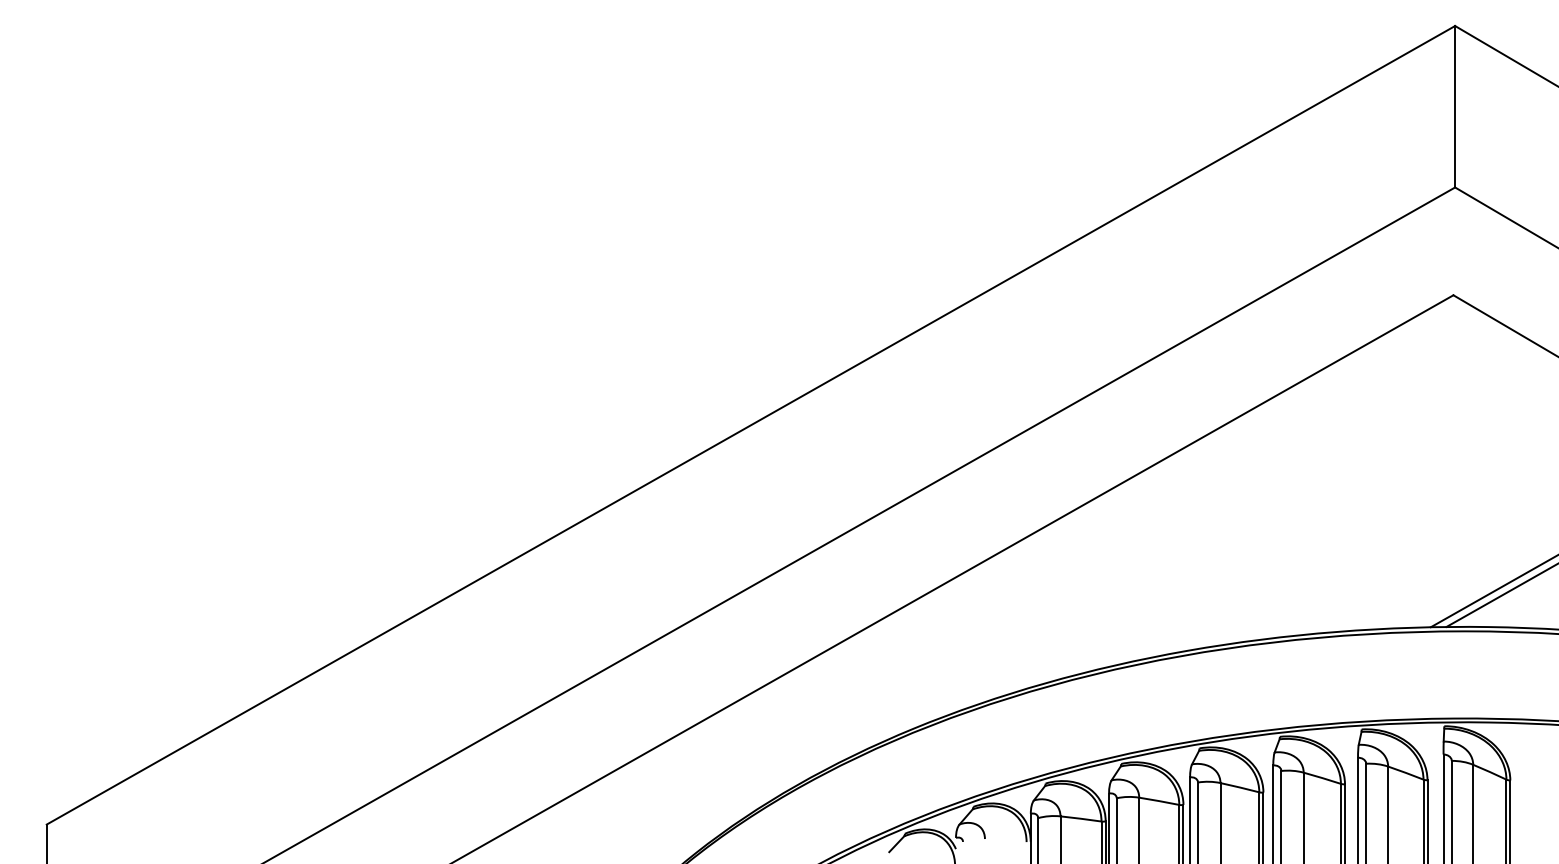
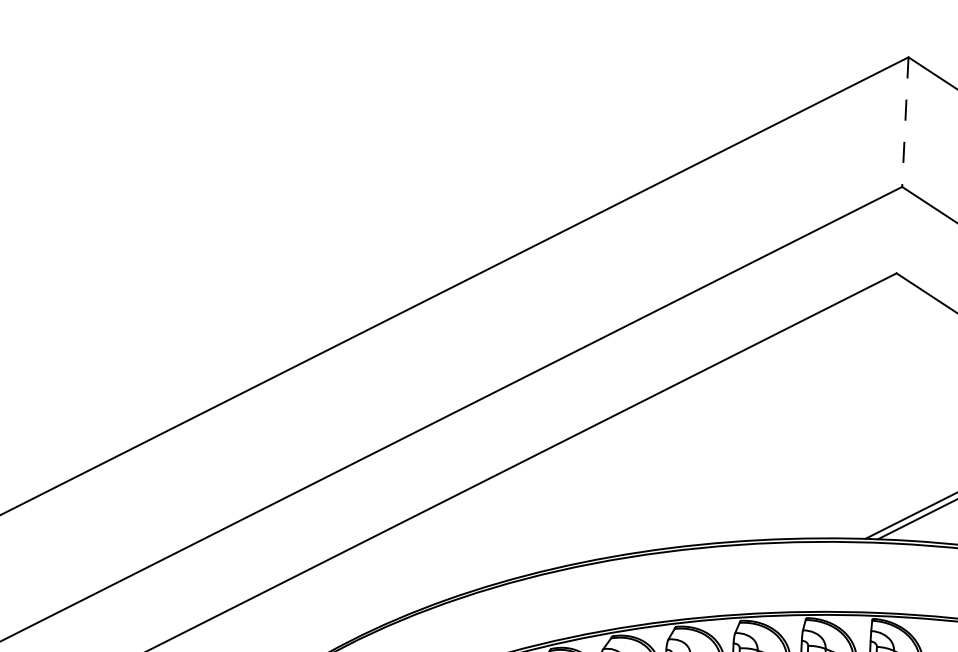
line: (1455, 106) -> (905, 121), solid -> dashed

